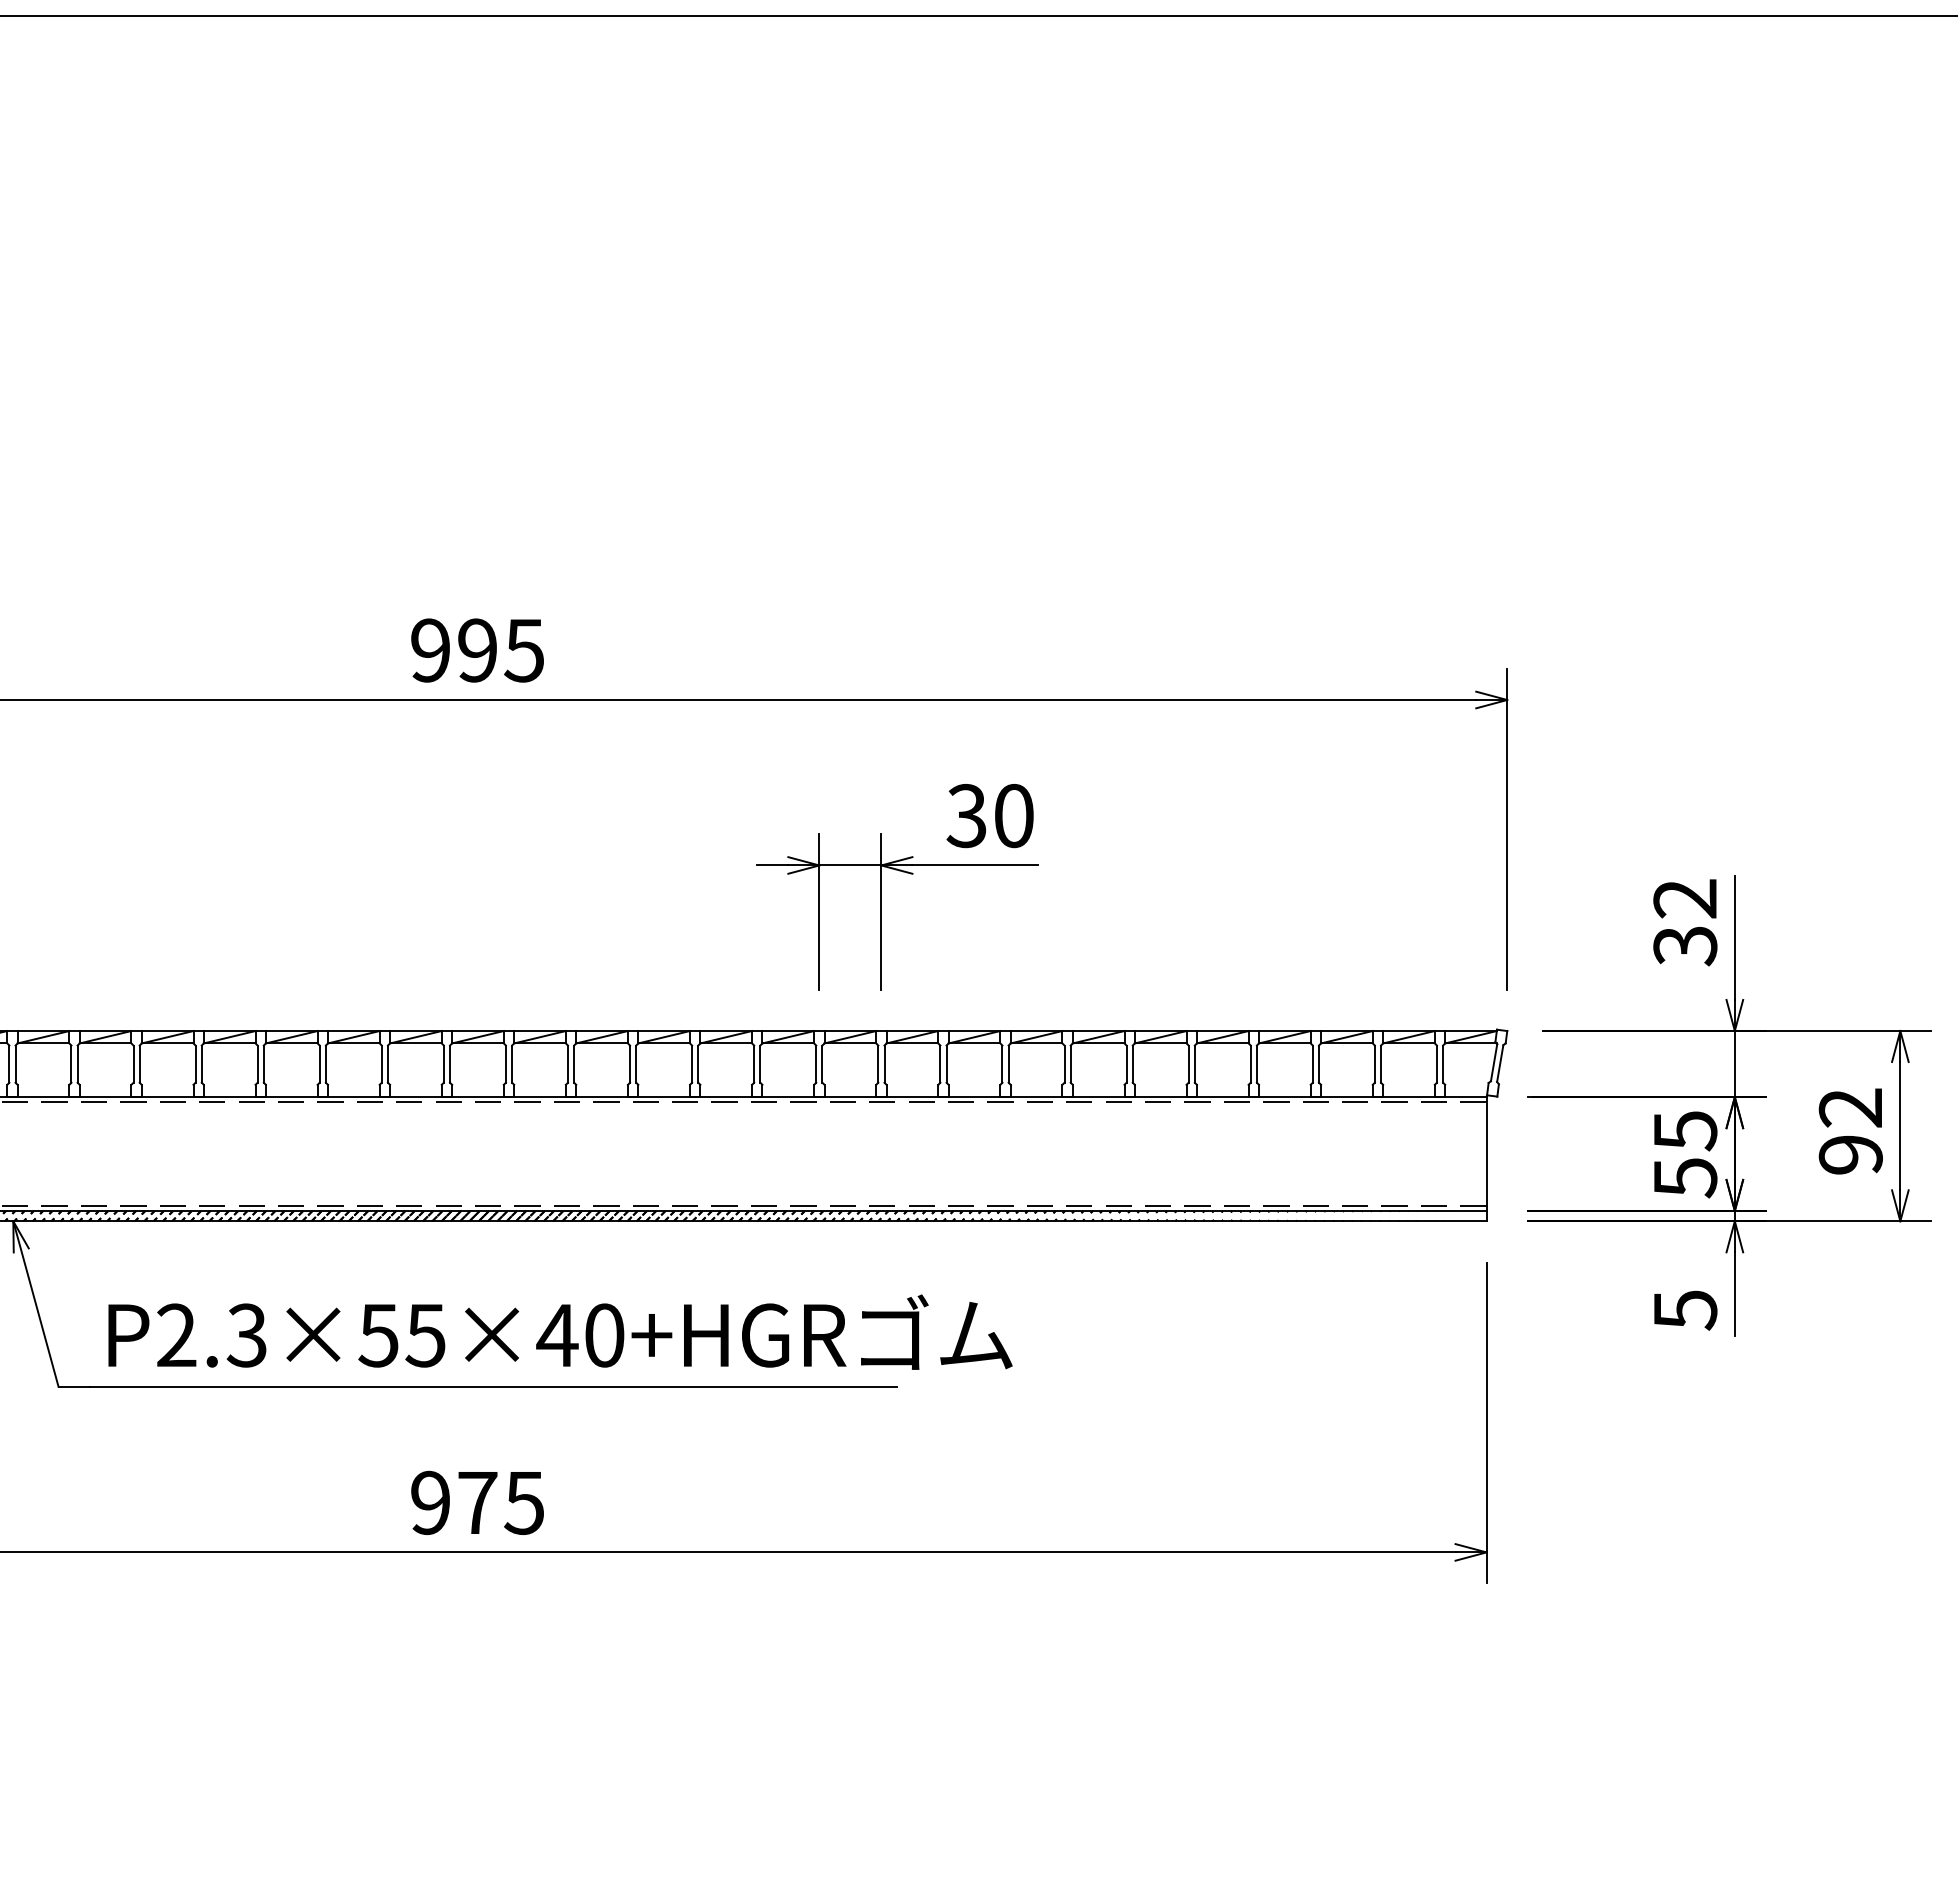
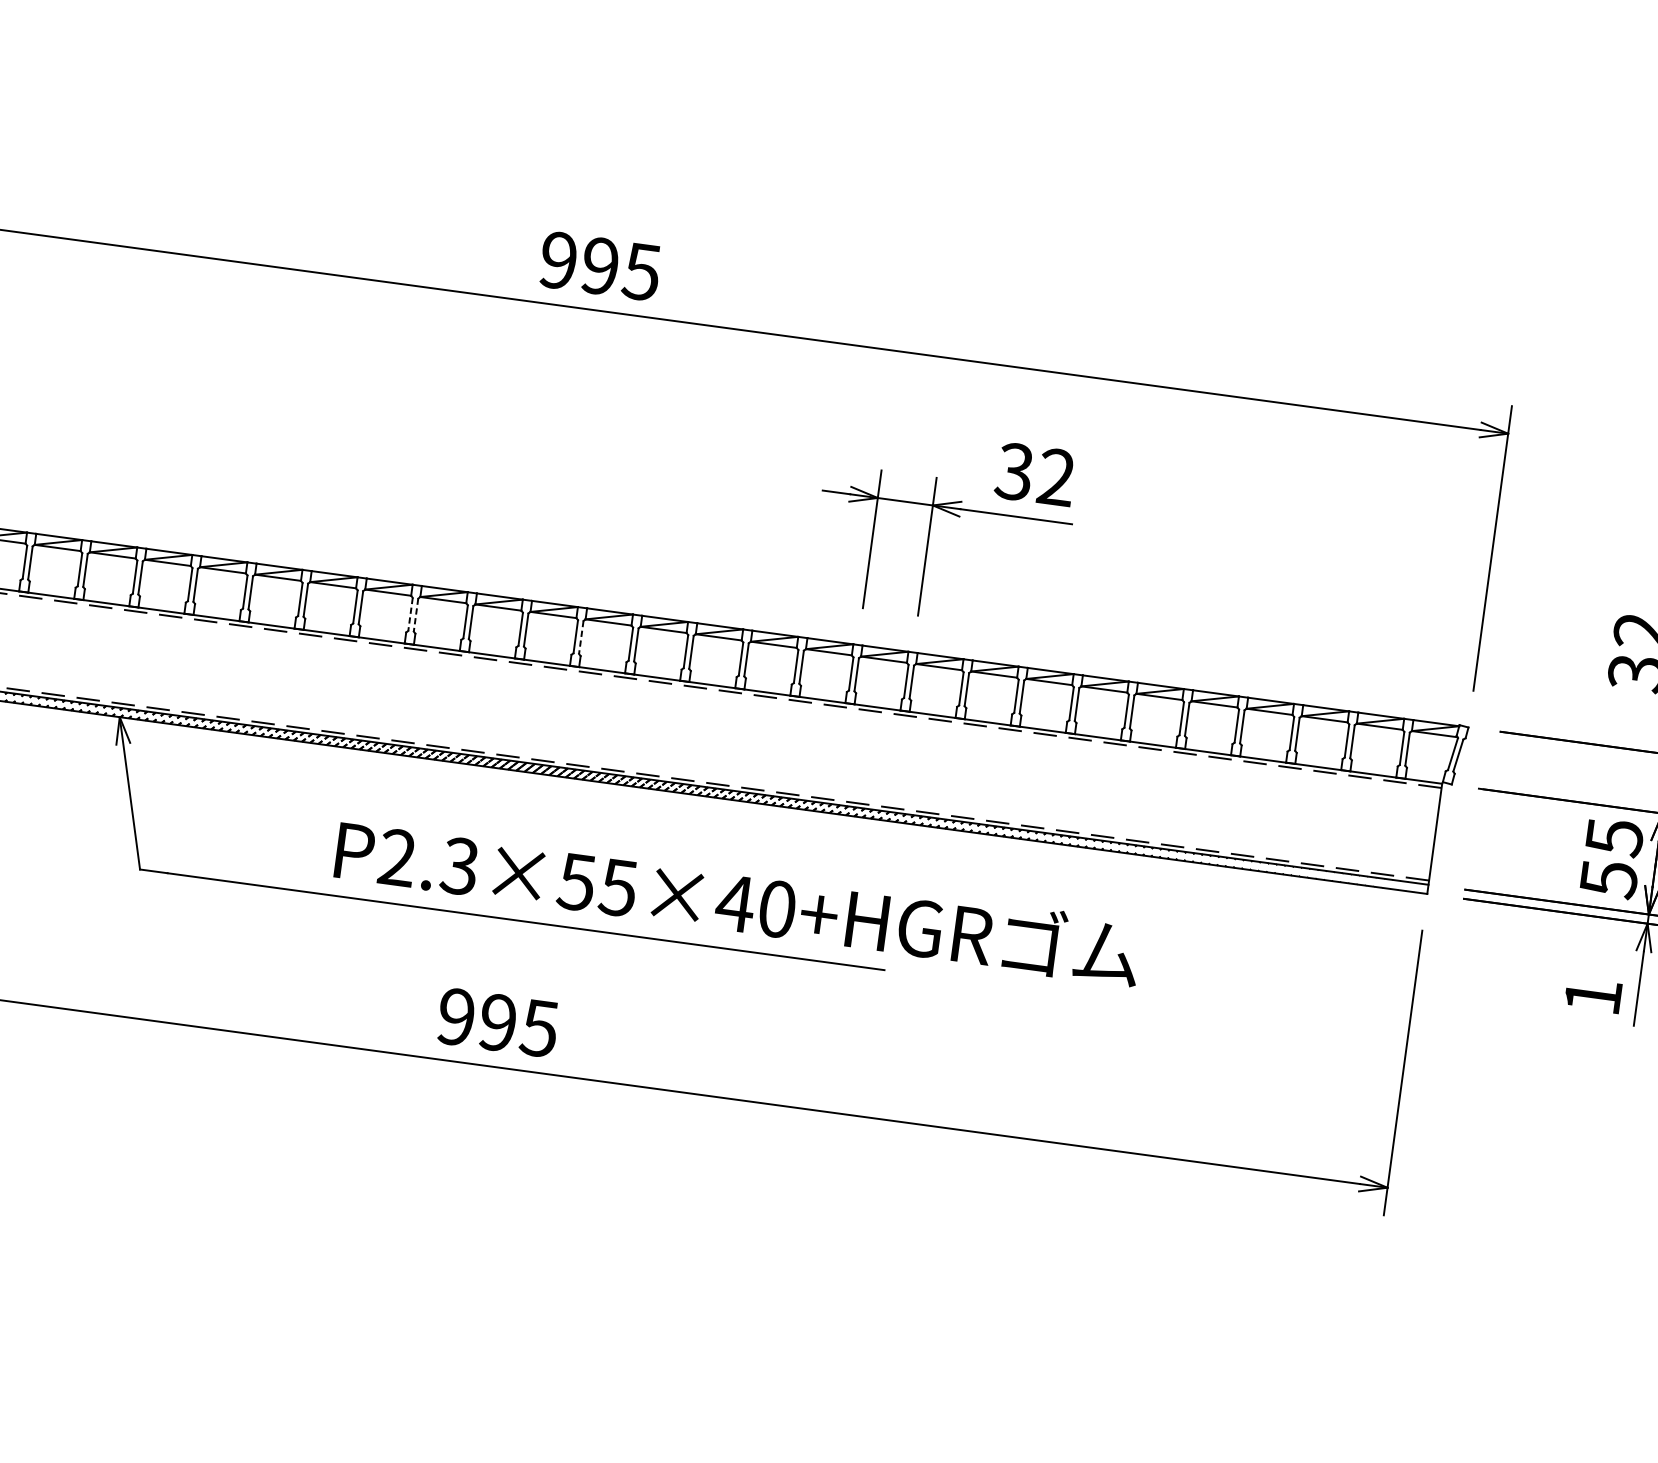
text: (1013, 816) -> (1056, 477), 30 -> 32
line: (319, 1064) -> (410, 614), solid -> dashed
line: (325, 1064) -> (415, 615), solid -> dashed
line: (512, 1064) -> (581, 637), solid -> dashed
text: (1685, 1310) -> (1593, 996), 5 -> 1
text: (560, 1331) -> (738, 900), moved
text: (477, 1502) -> (497, 1022), 975 -> 995

